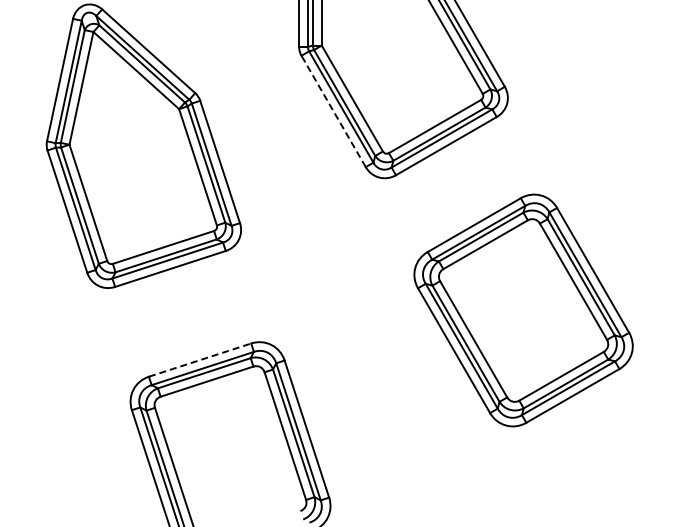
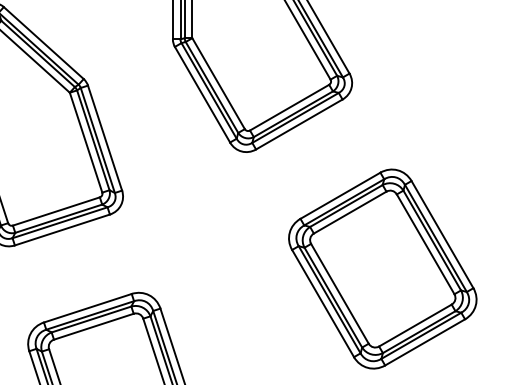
line: (333, 111) -> (202, 94), dashed -> solid
part: (523, 310) -> (382, 269), moved
line: (200, 360) -> (88, 308), dashed -> solid

